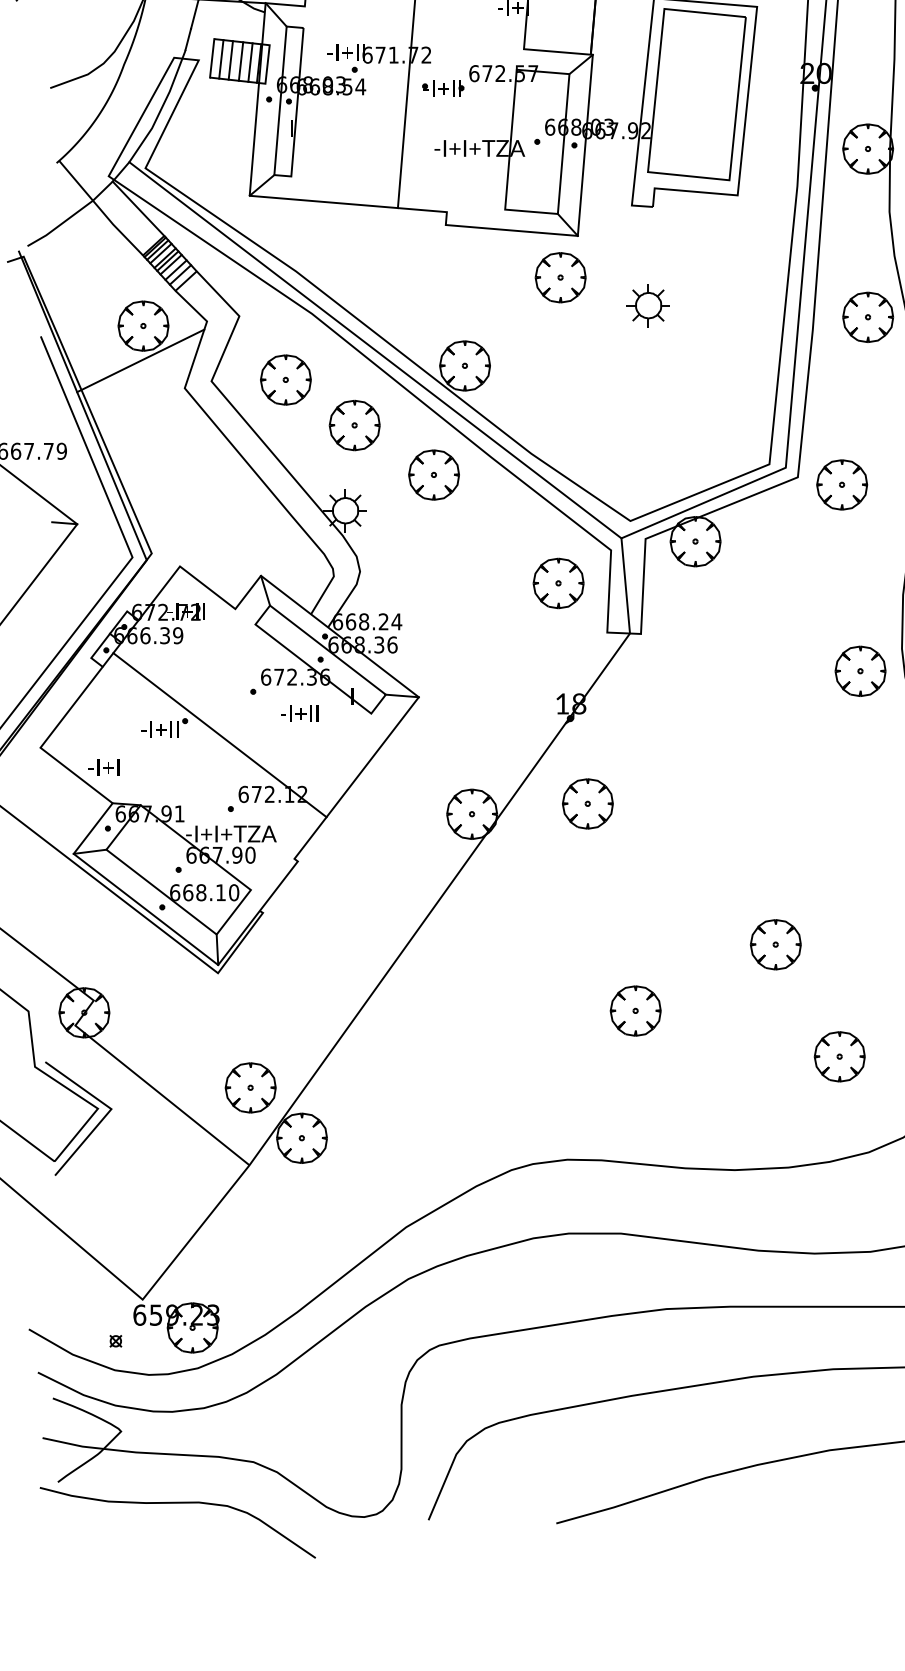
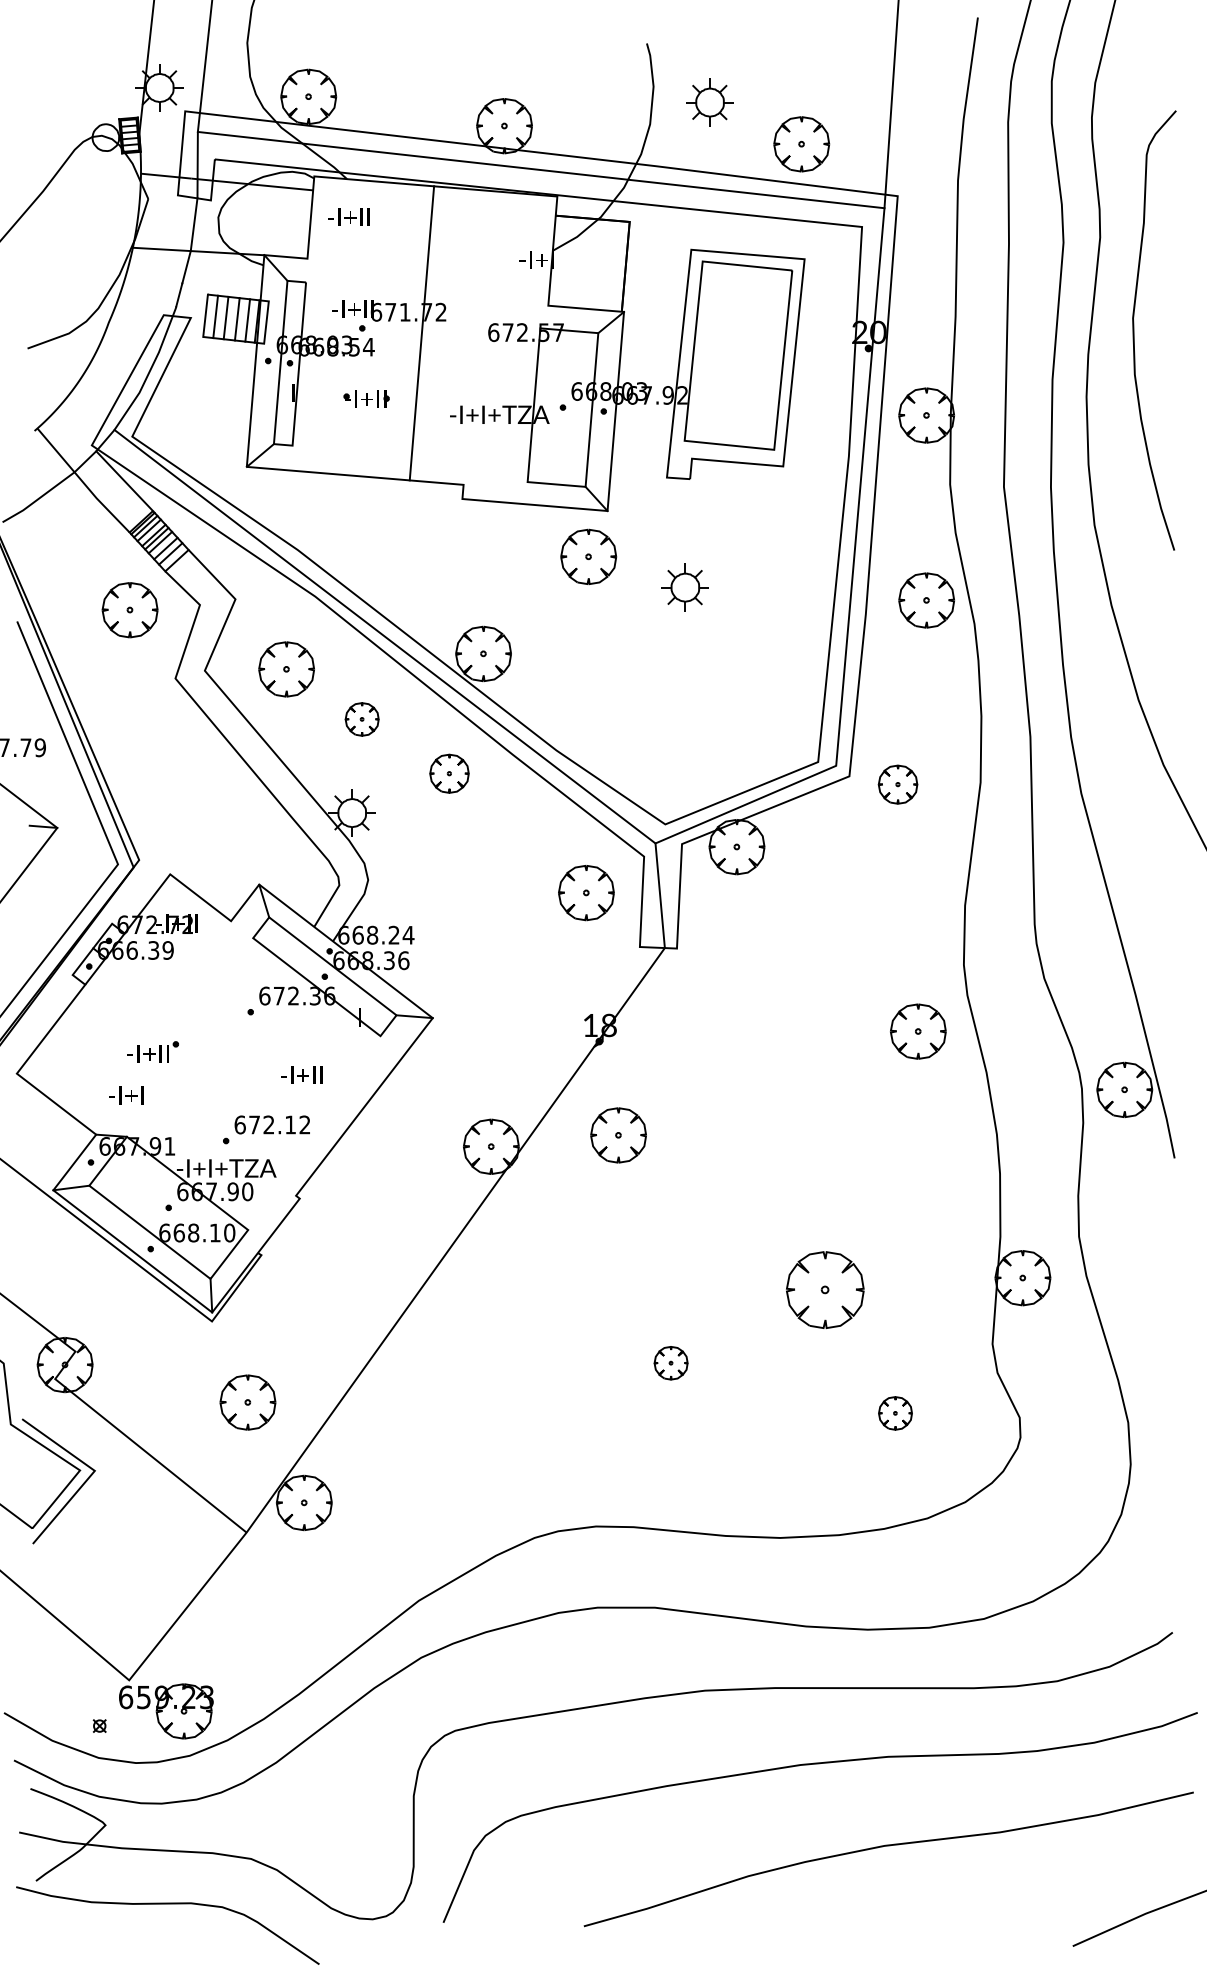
part: (443, 88) -> (366, 398), moved
line: (140, 361) -> (126, 648), removed
part: (354, 425) -> (361, 719), size x0.6
part: (434, 474) -> (449, 773), size x0.7
part: (841, 484) -> (897, 784), size x0.7
part: (860, 671) -> (918, 1031), moved
text: (299, 713) -> (301, 1074), moved
line: (219, 734) -> (213, 1059), removed
text: (103, 767) -> (126, 1095), moved
part: (775, 945) -> (824, 1290), size x1.4
part: (635, 1011) -> (670, 1363), size x0.6
part: (839, 1056) -> (895, 1413), size x0.6
part: (250, 1087) -> (247, 1402), moved

